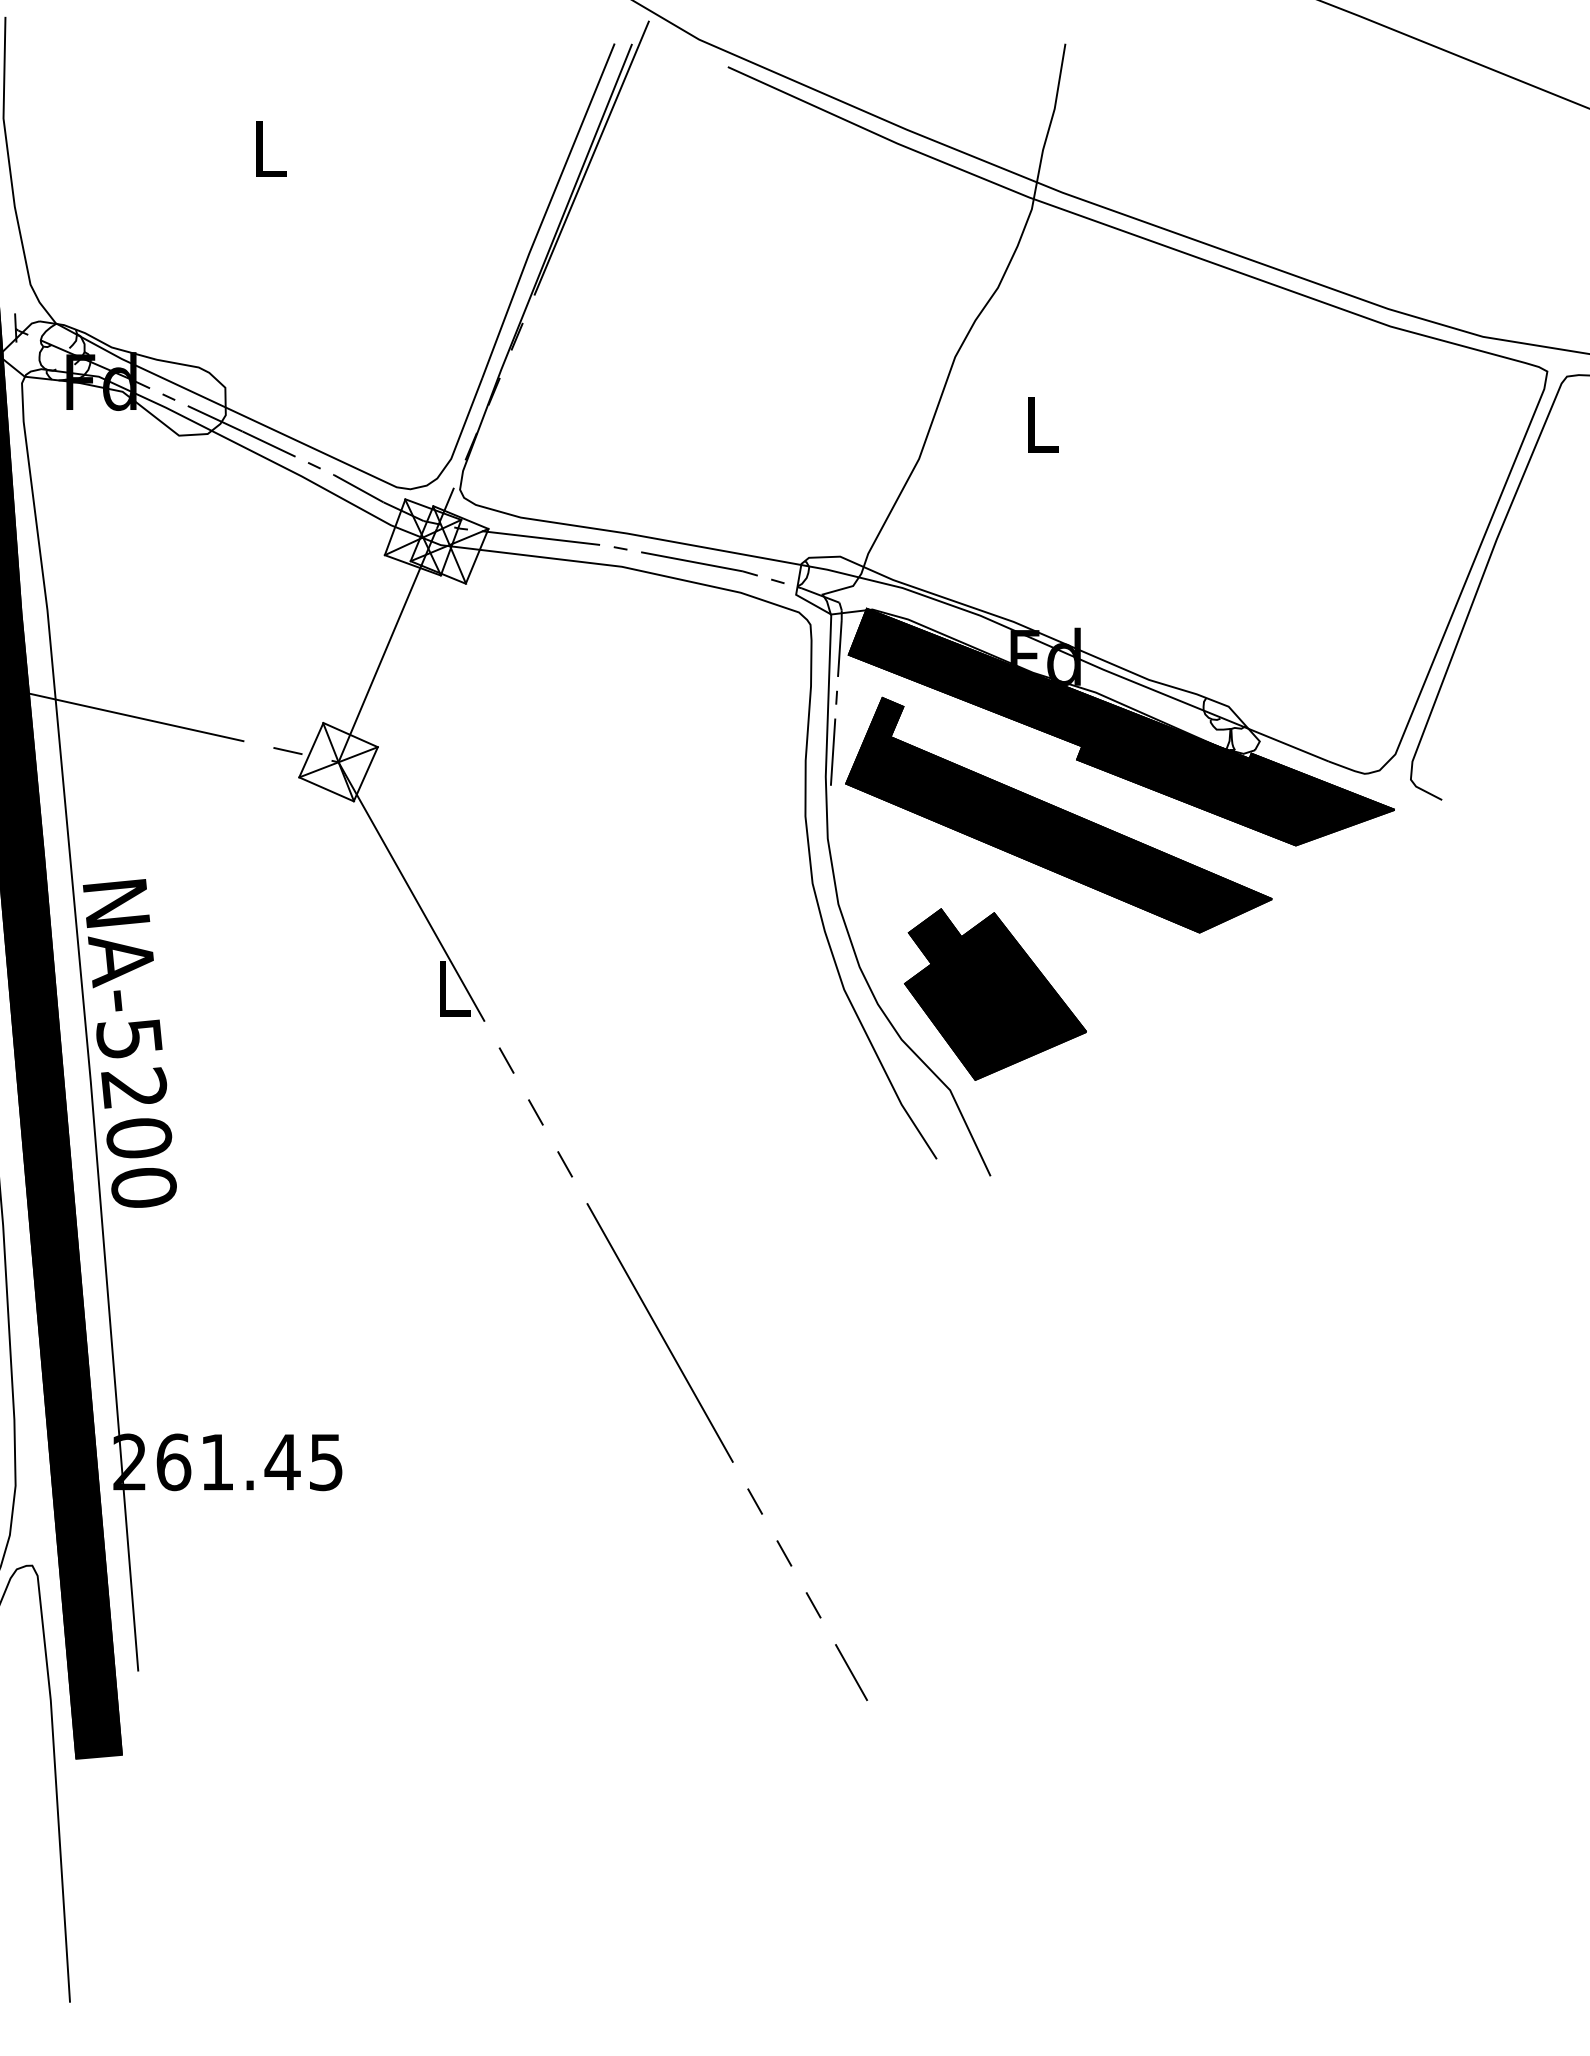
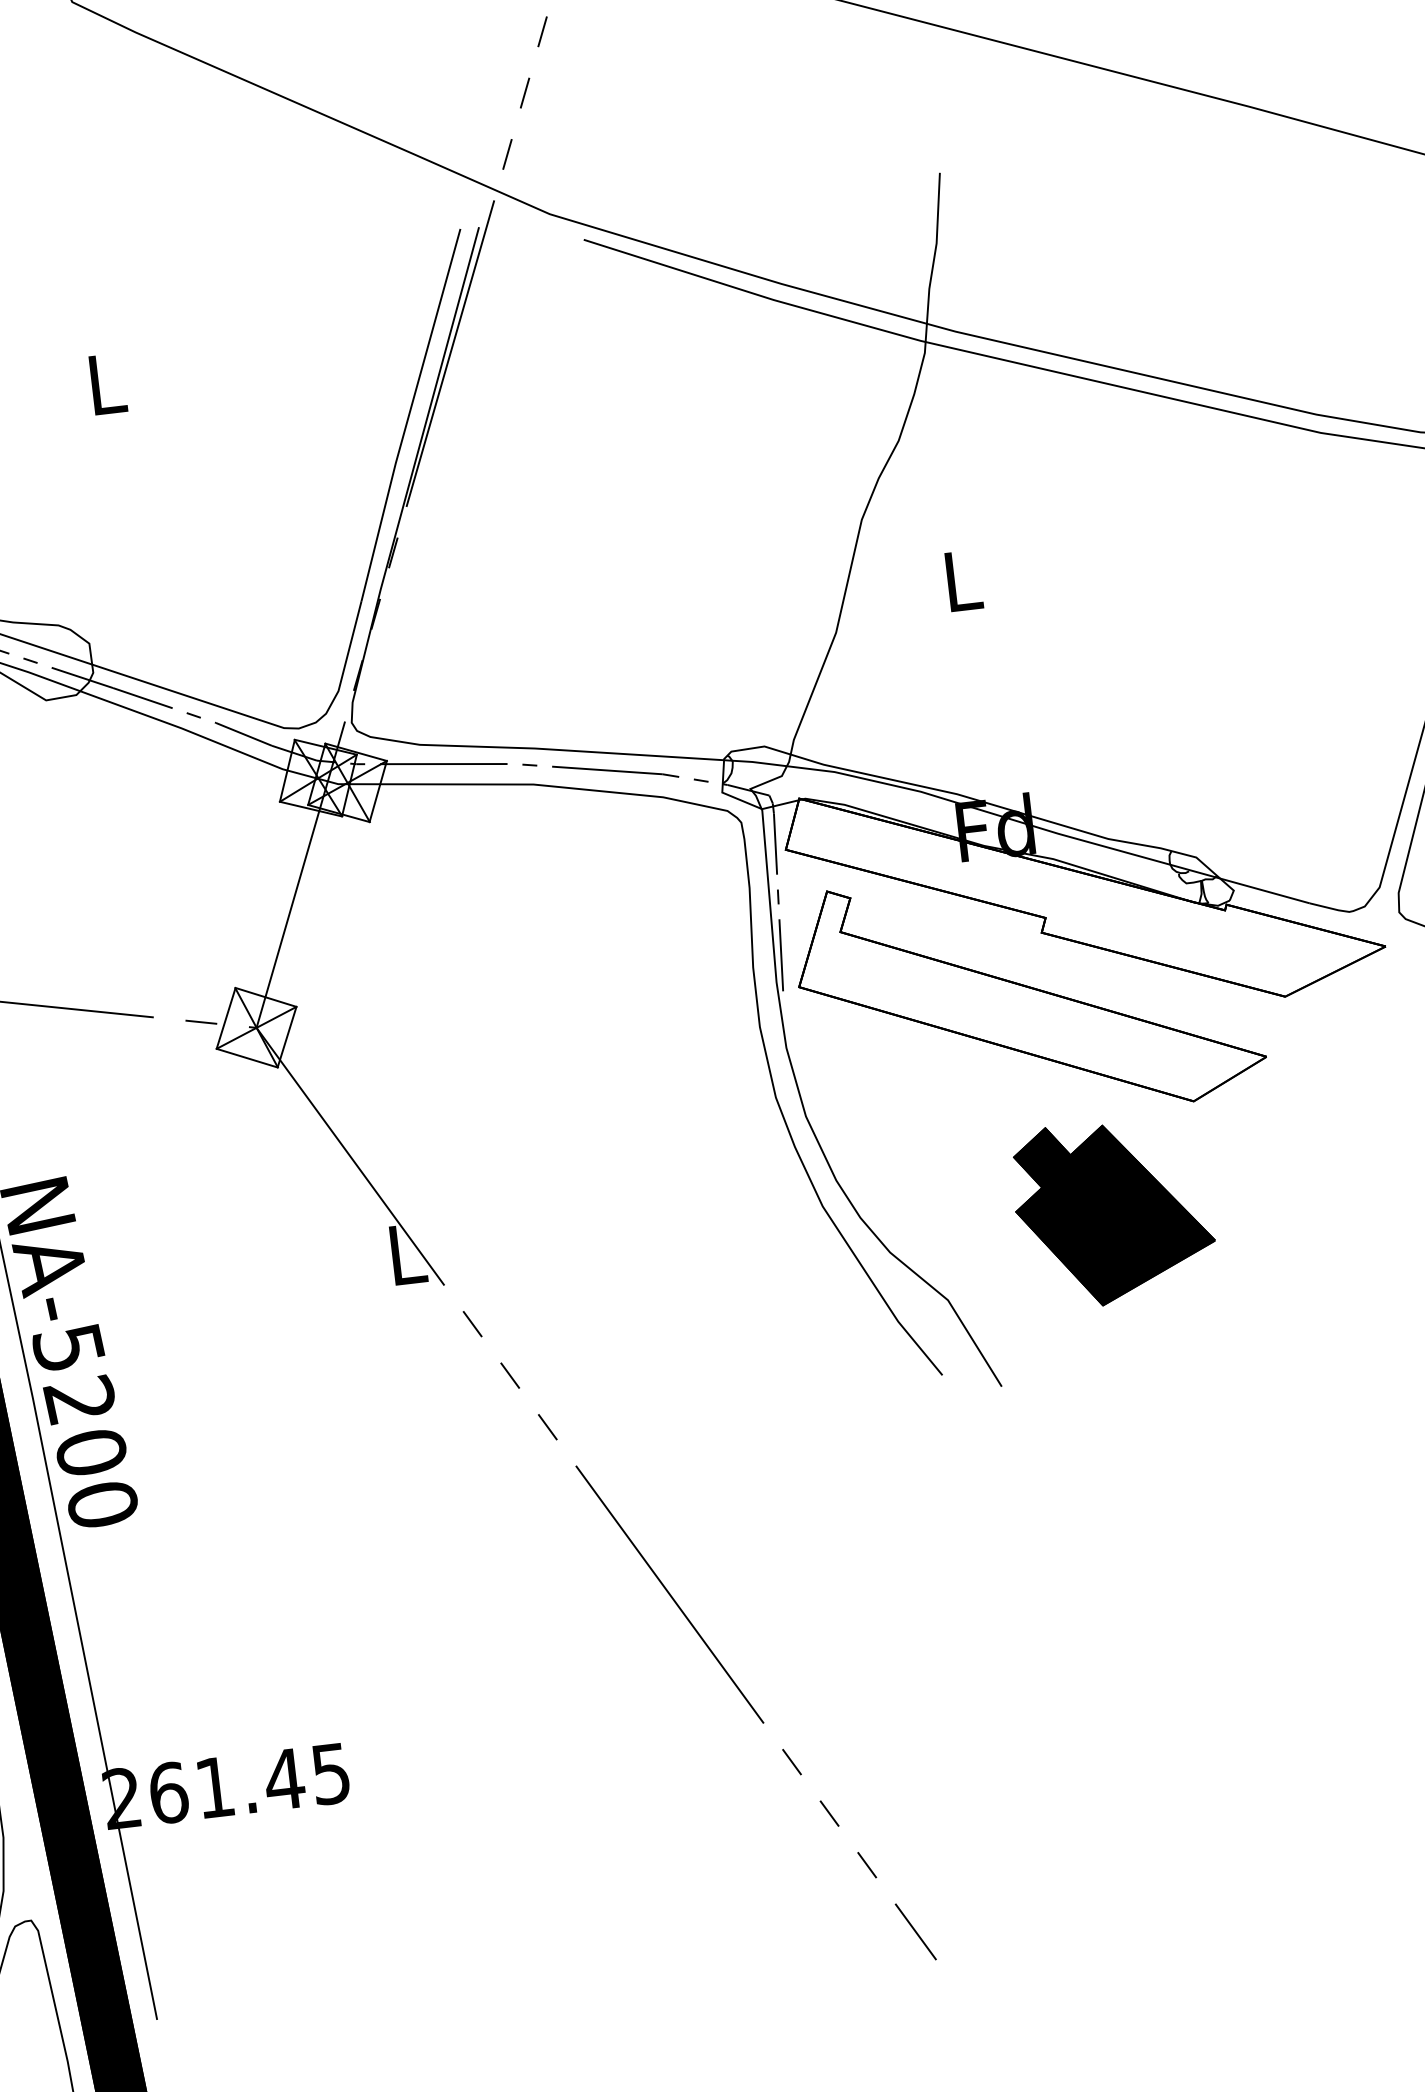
fill: (1121, 726) -> (1084, 891), removed
fill: (1059, 815) -> (1030, 994), removed
part: (995, 994) -> (1113, 1212), moved

